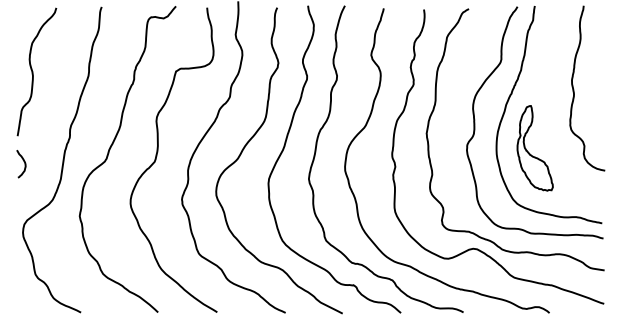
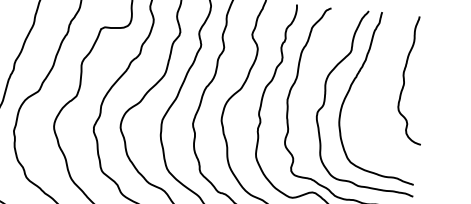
part: (529, 152) -> (364, 123), removed

